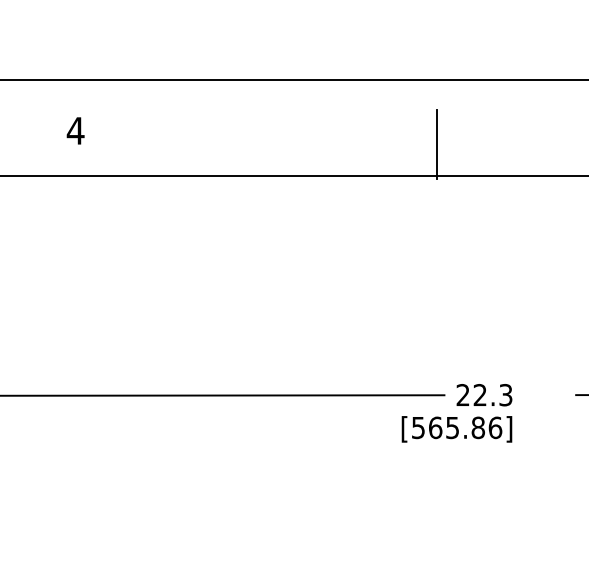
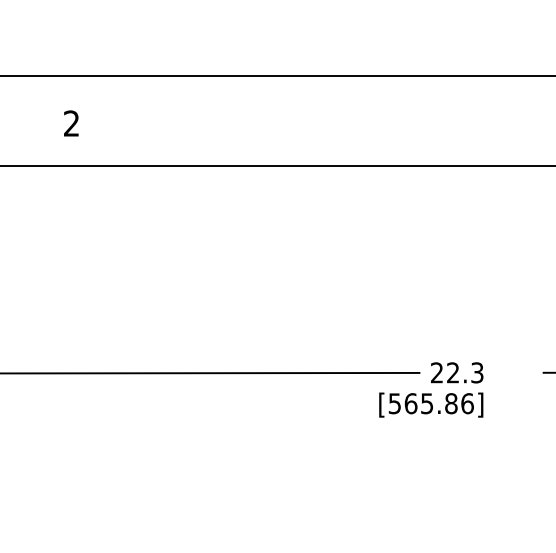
text: (75, 130) -> (71, 123), 4 -> 2
line: (437, 143) -> (412, 135), removed

